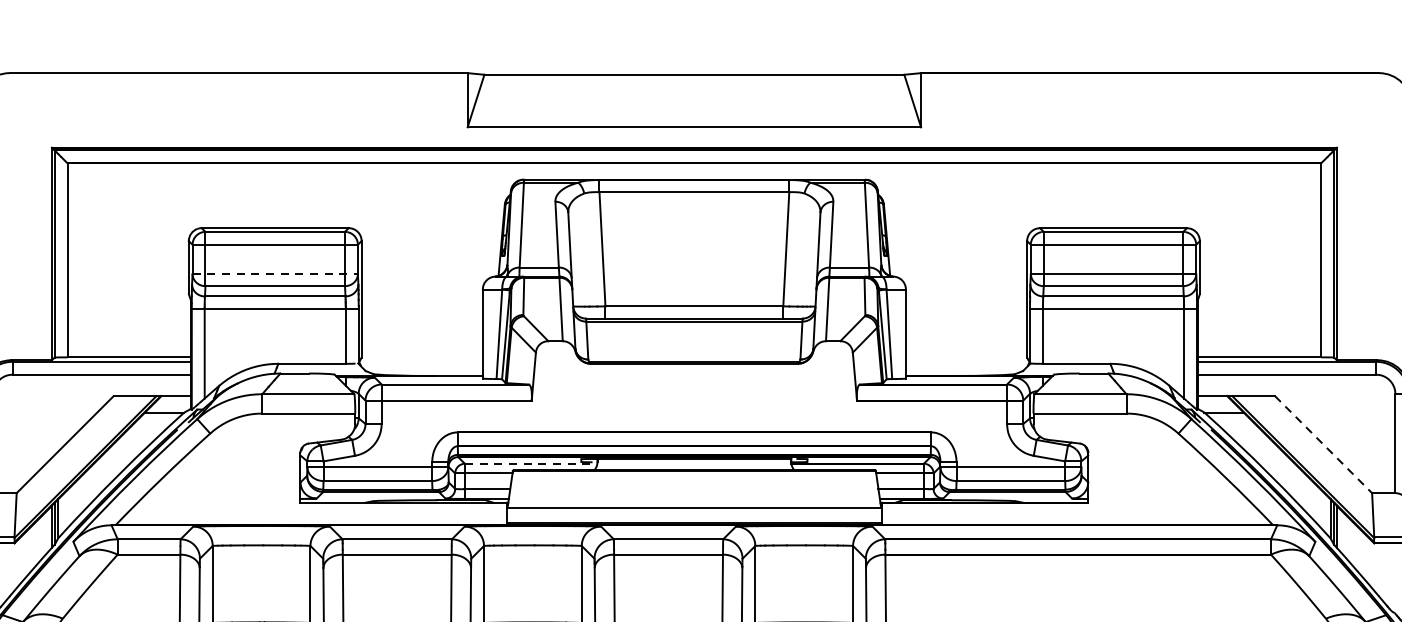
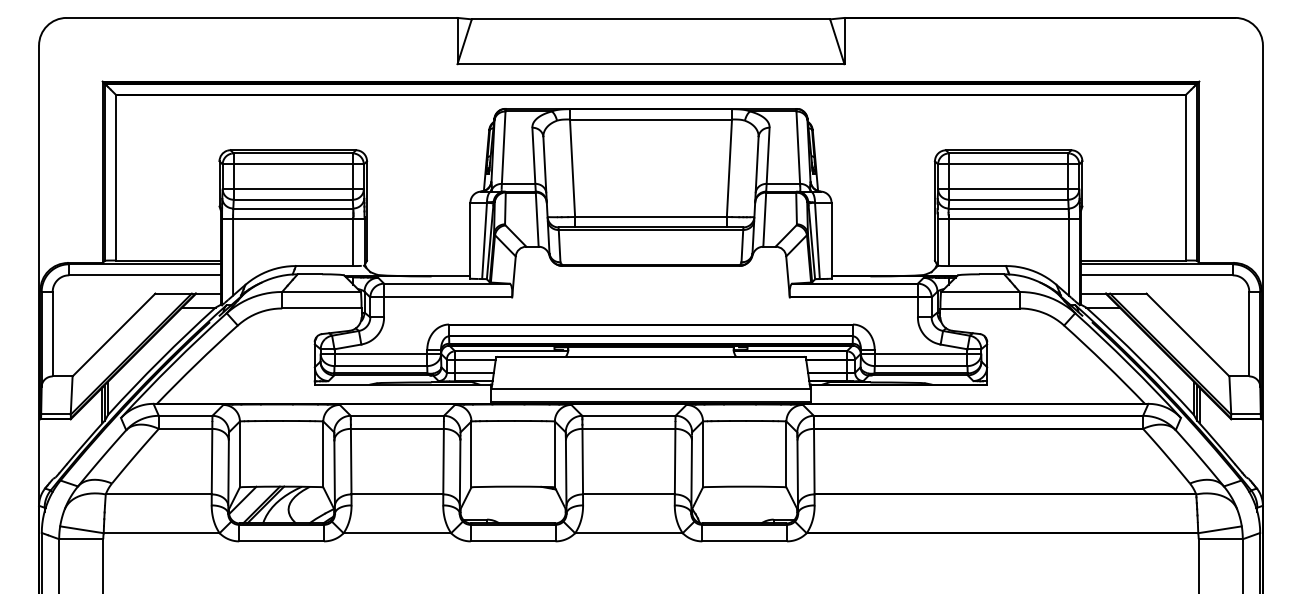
line: (275, 274) -> (293, 189), dashed -> solid
line: (1323, 445) -> (1187, 335), dashed -> solid
line: (530, 463) -> (511, 351), dashed -> solid

